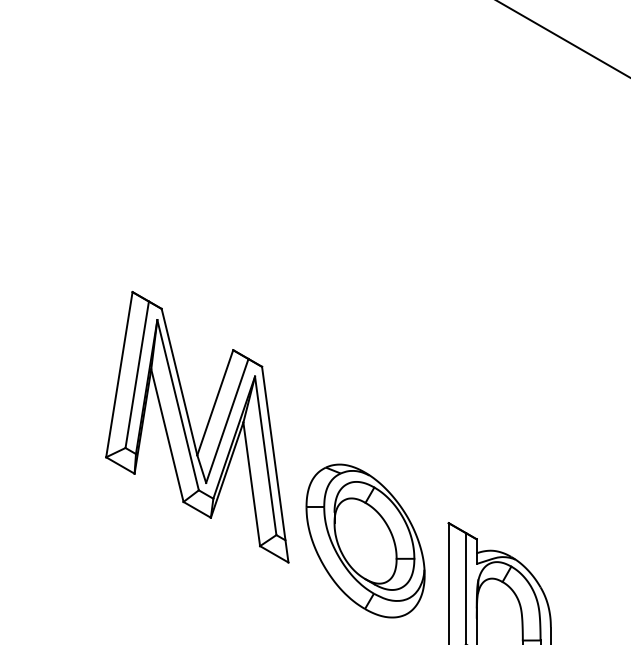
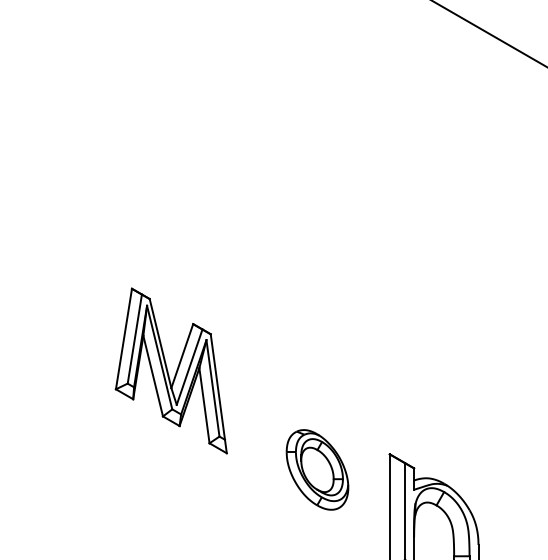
part: (197, 426) -> (171, 370), size x0.7
part: (365, 540) -> (317, 469), size x0.6

